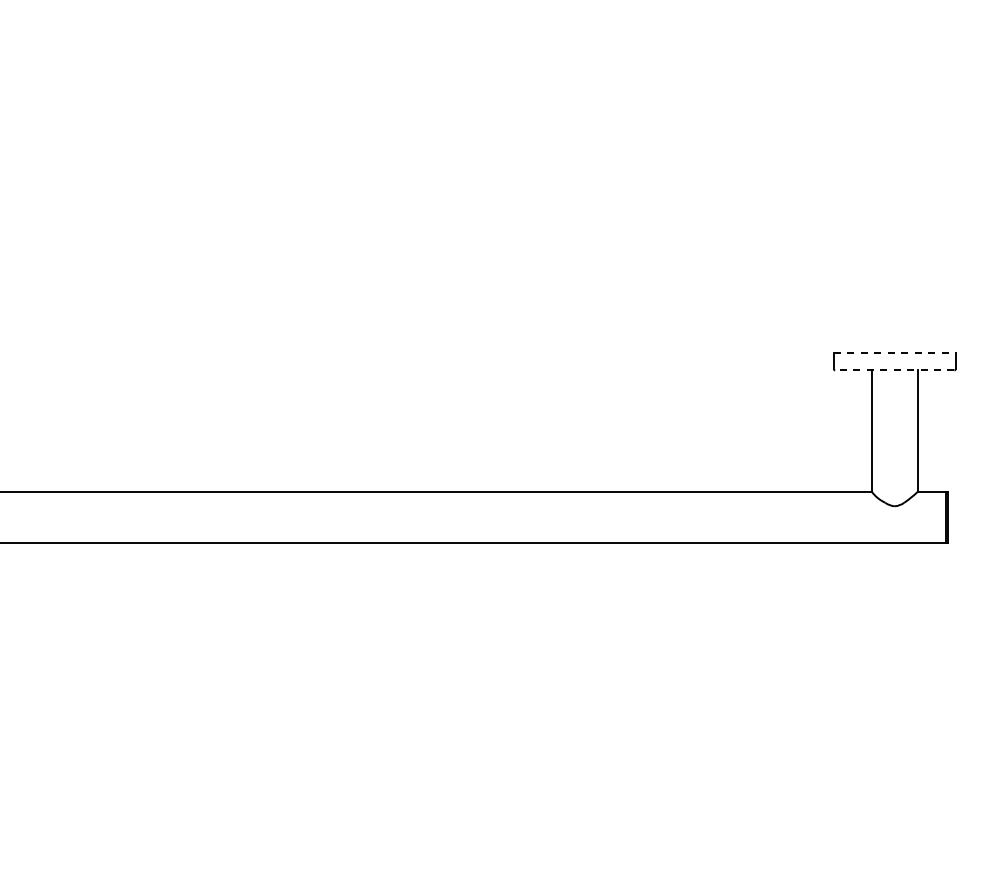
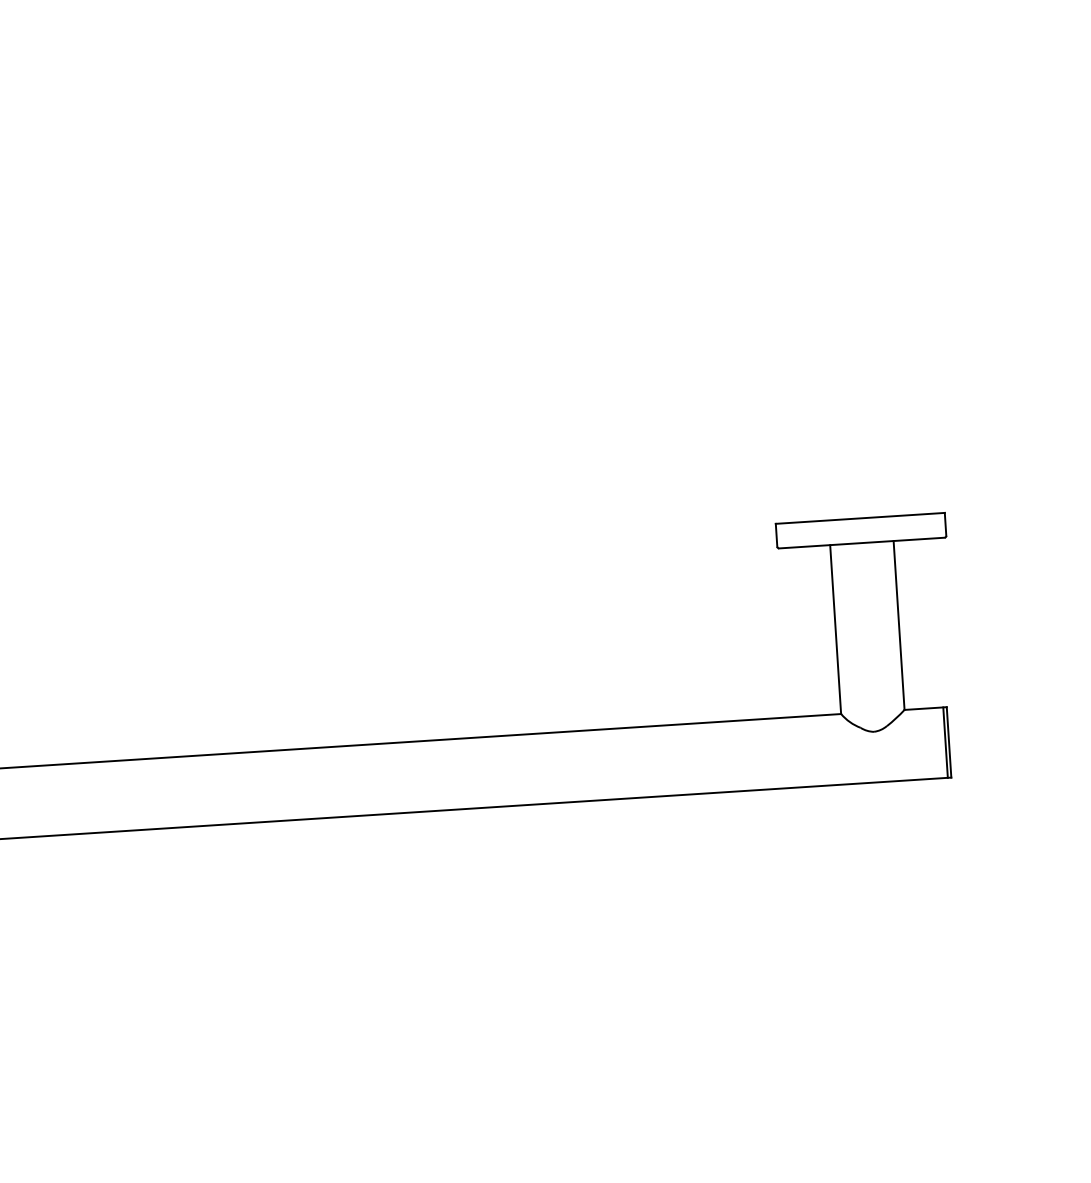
line: (894, 352) -> (859, 518), dashed -> solid
line: (894, 370) -> (861, 543), dashed -> solid

